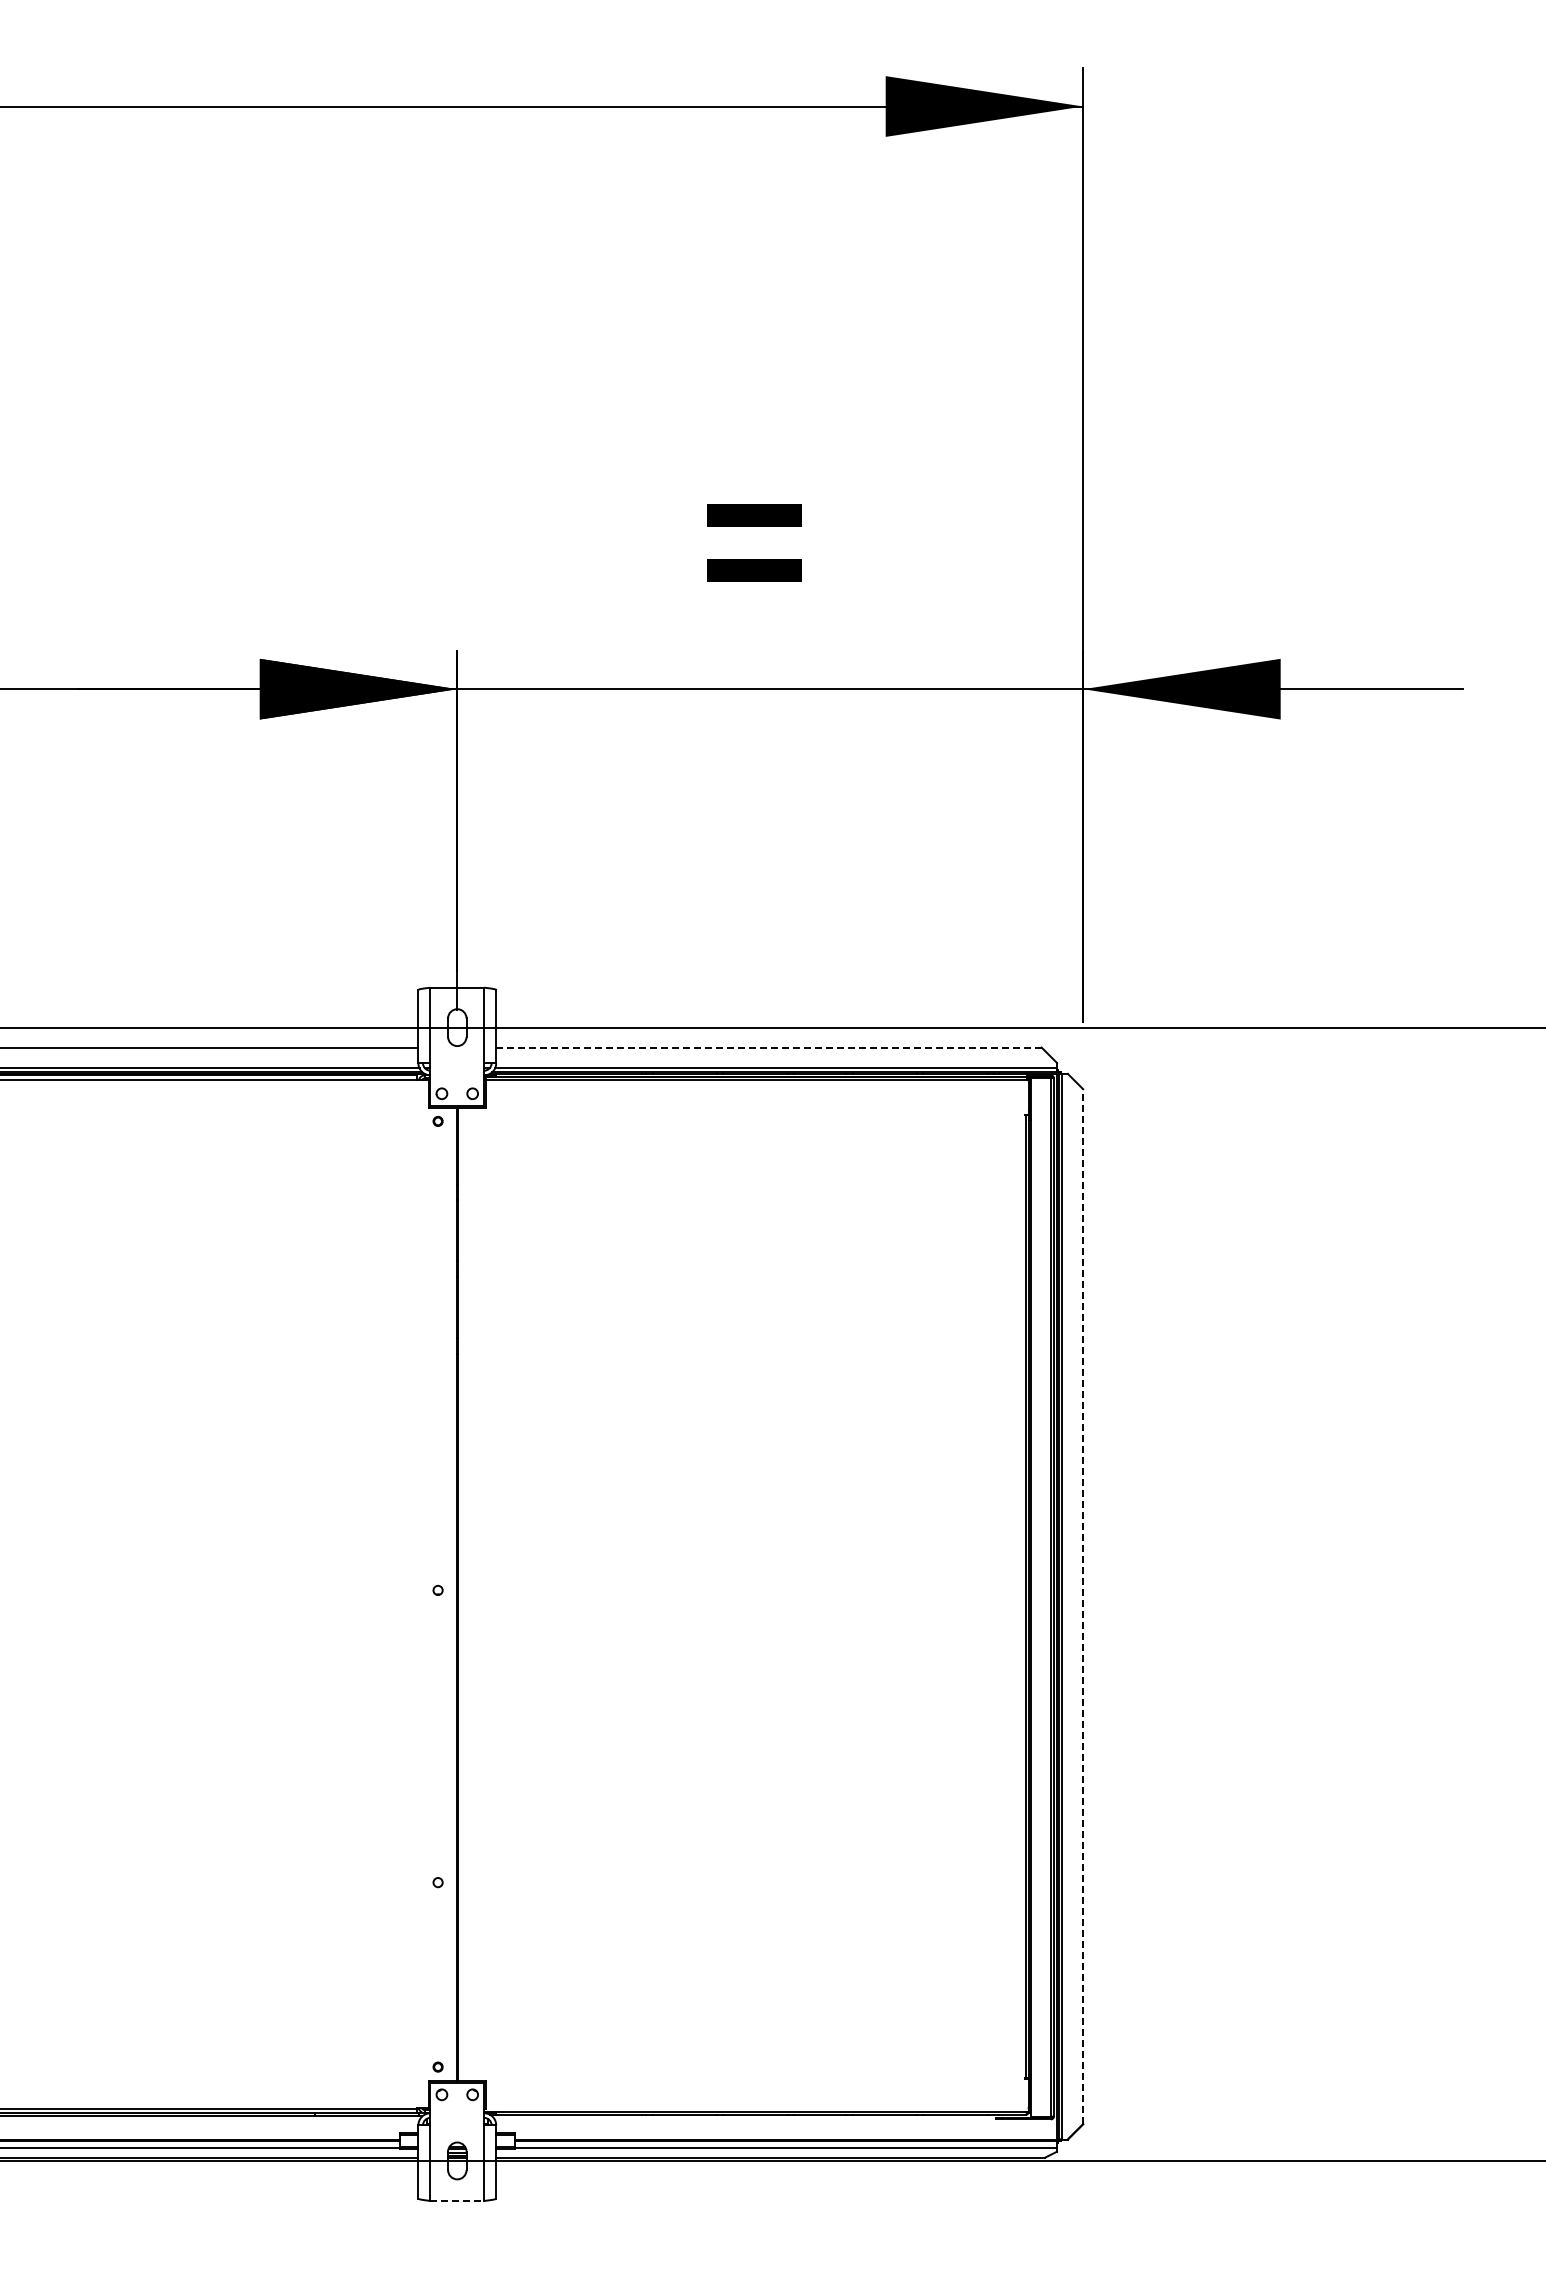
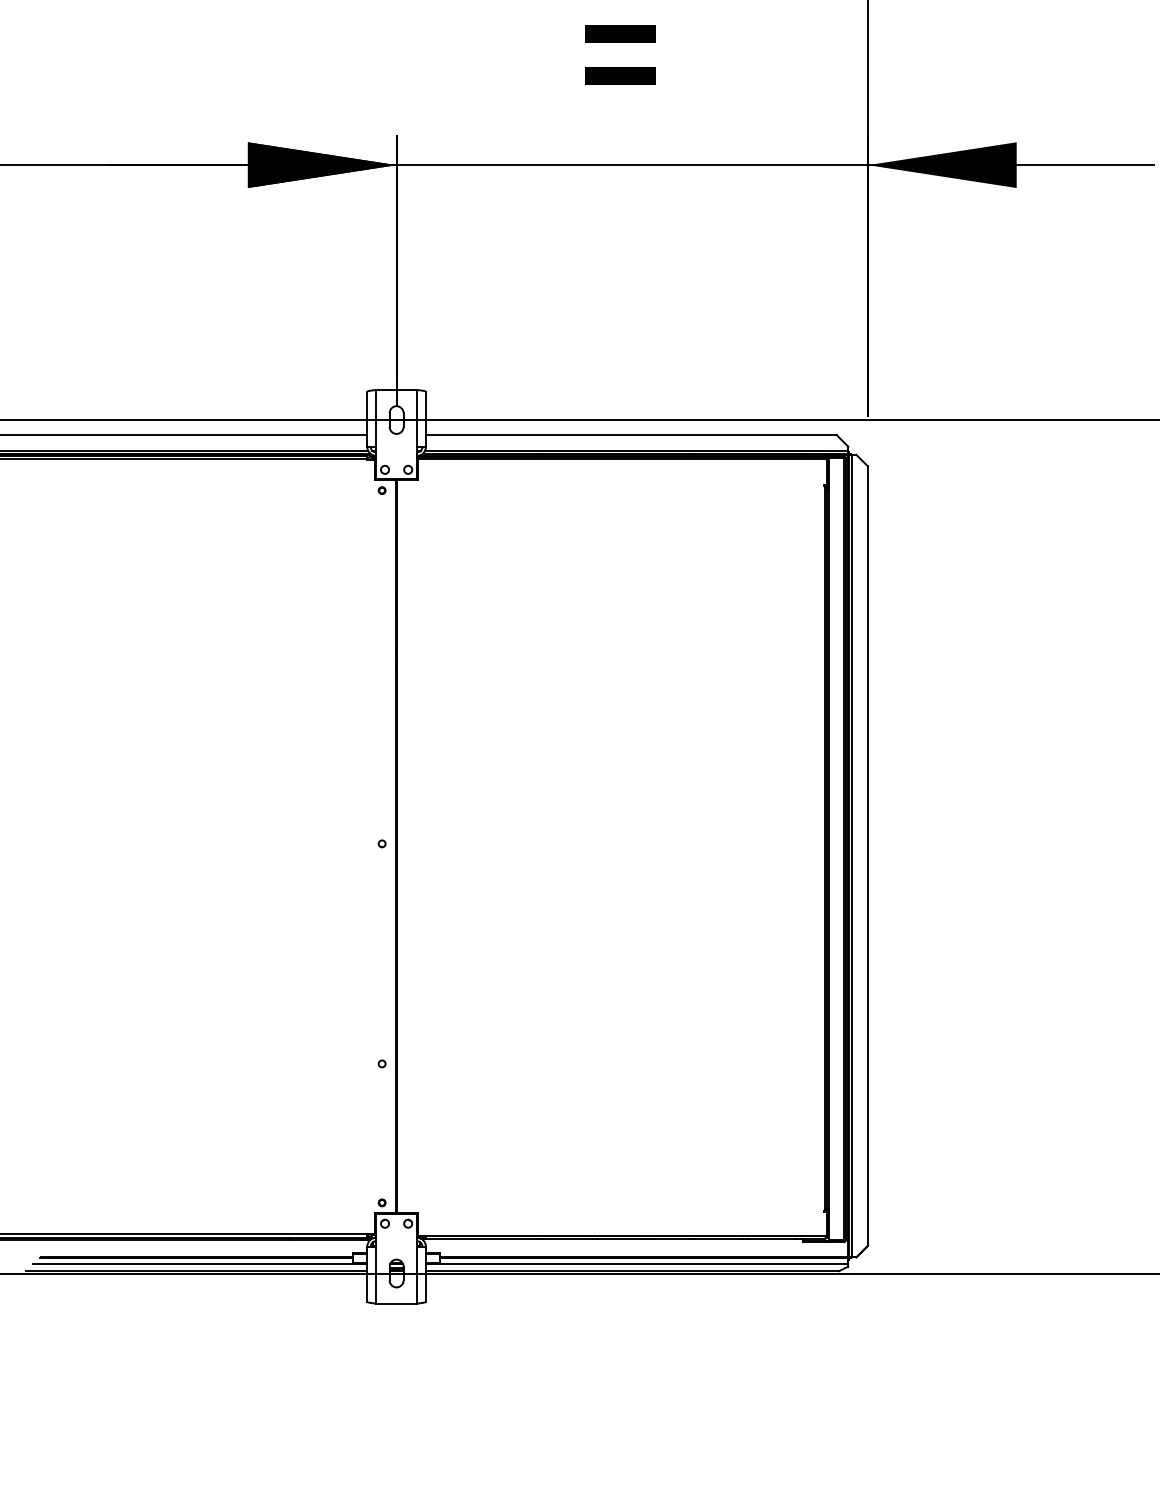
line: (768, 1047) -> (630, 435), dashed -> solid
line: (1083, 1606) -> (868, 855), dashed -> solid
line: (457, 2200) -> (396, 1303), dashed -> solid

